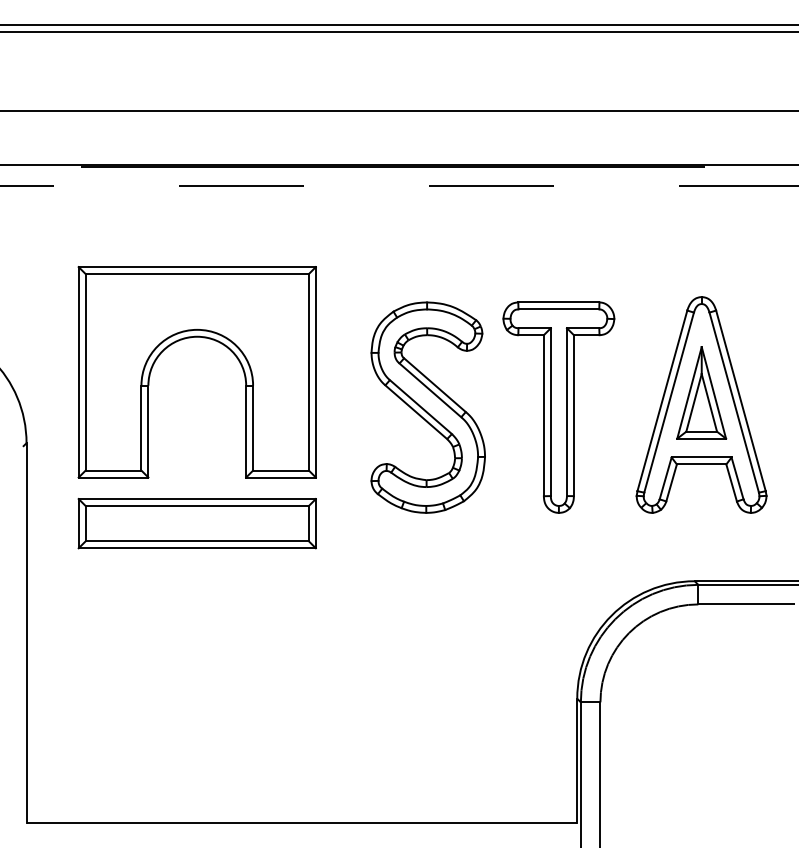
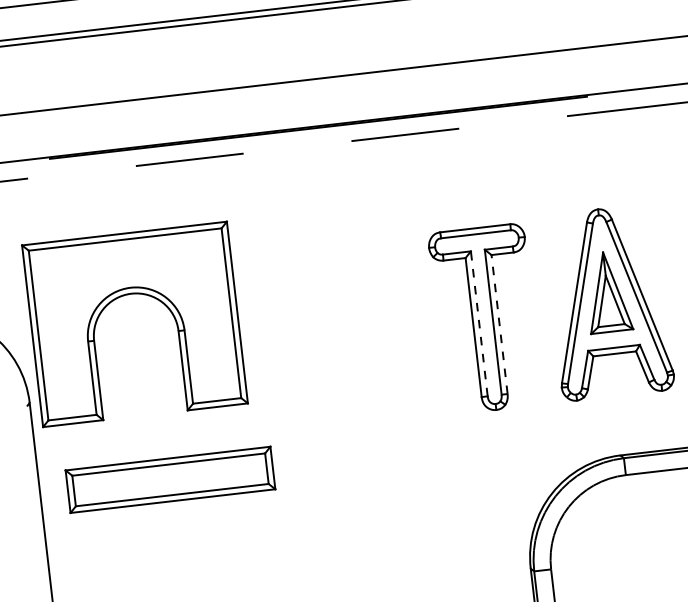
part: (190, 338) -> (125, 295), moved
part: (427, 407) -> (372, 332), removed
line: (550, 412) -> (479, 324), solid -> dashed
line: (573, 415) -> (499, 324), solid -> dashed
part: (196, 523) -> (169, 479), moved

